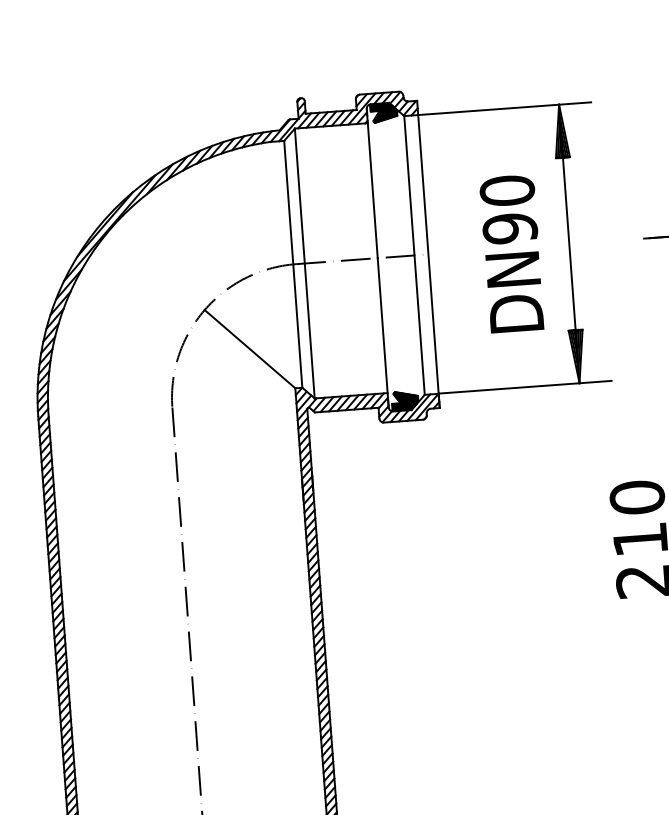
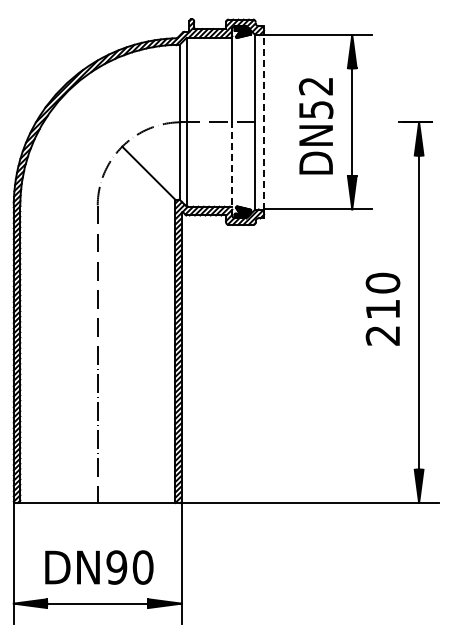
text: (507, 210) -> (315, 98), DN90 -> DN52
line: (428, 248) -> (264, 118), solid -> dashed
line: (383, 331) -> (232, 168), solid -> dashed

